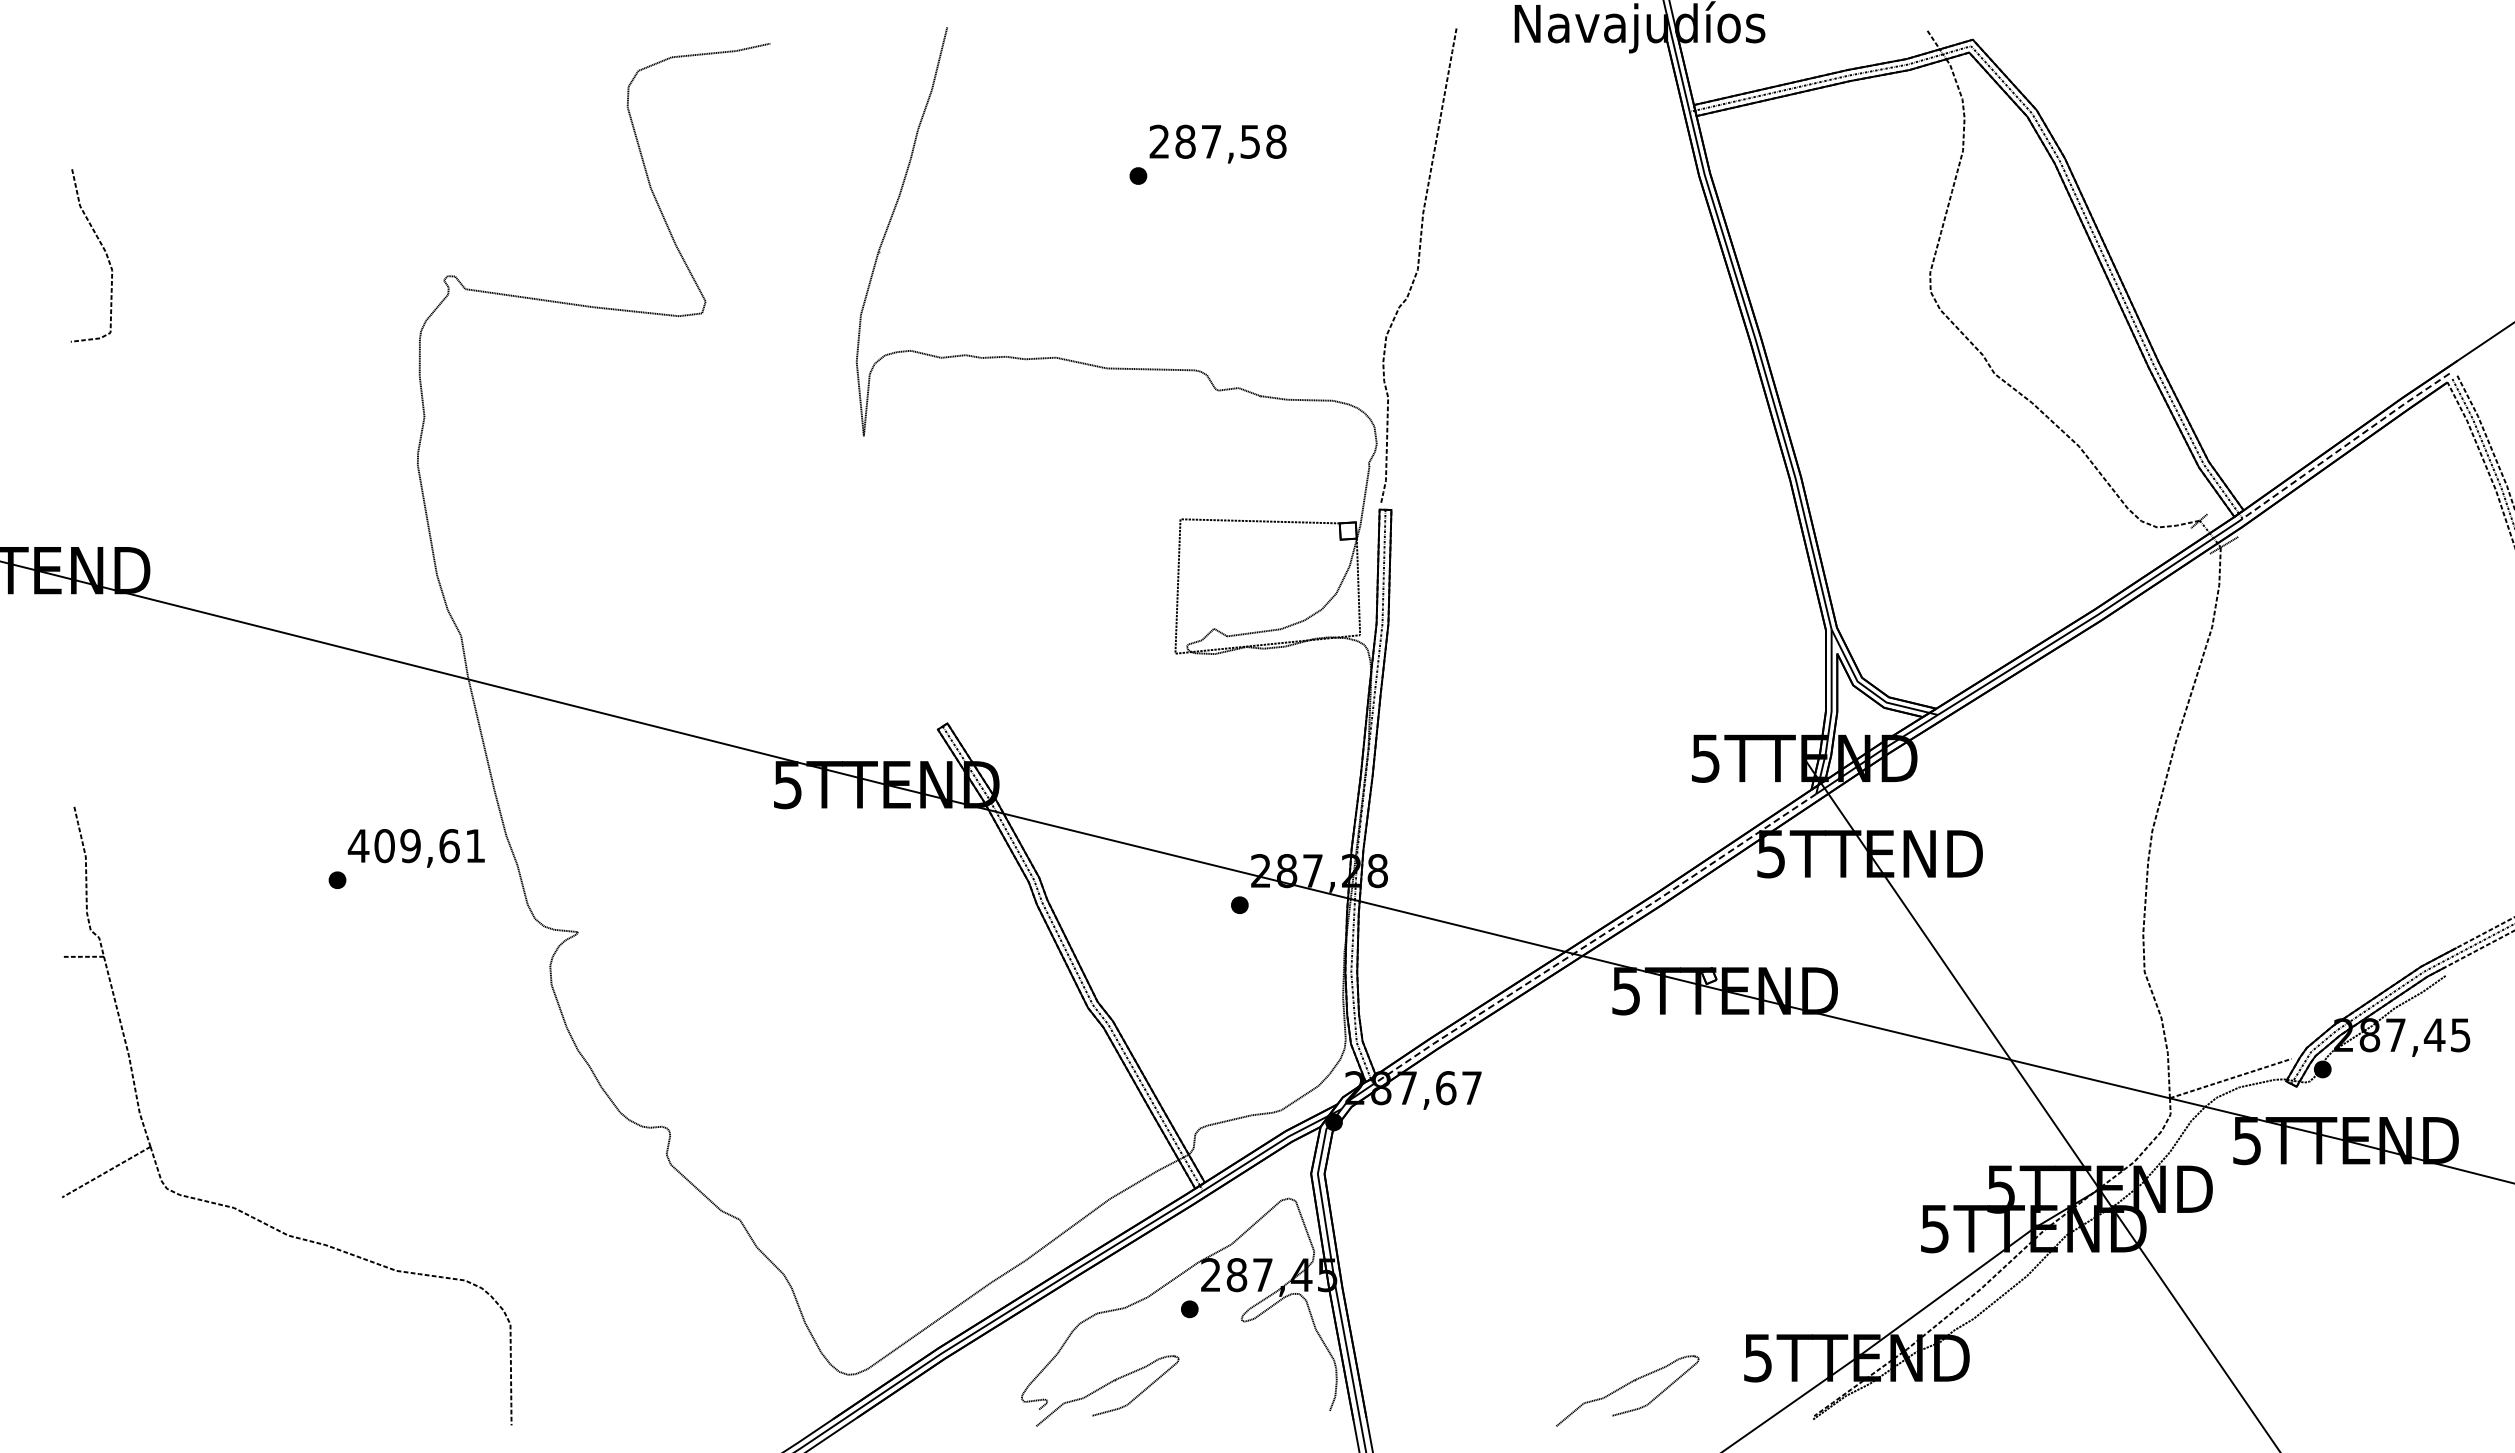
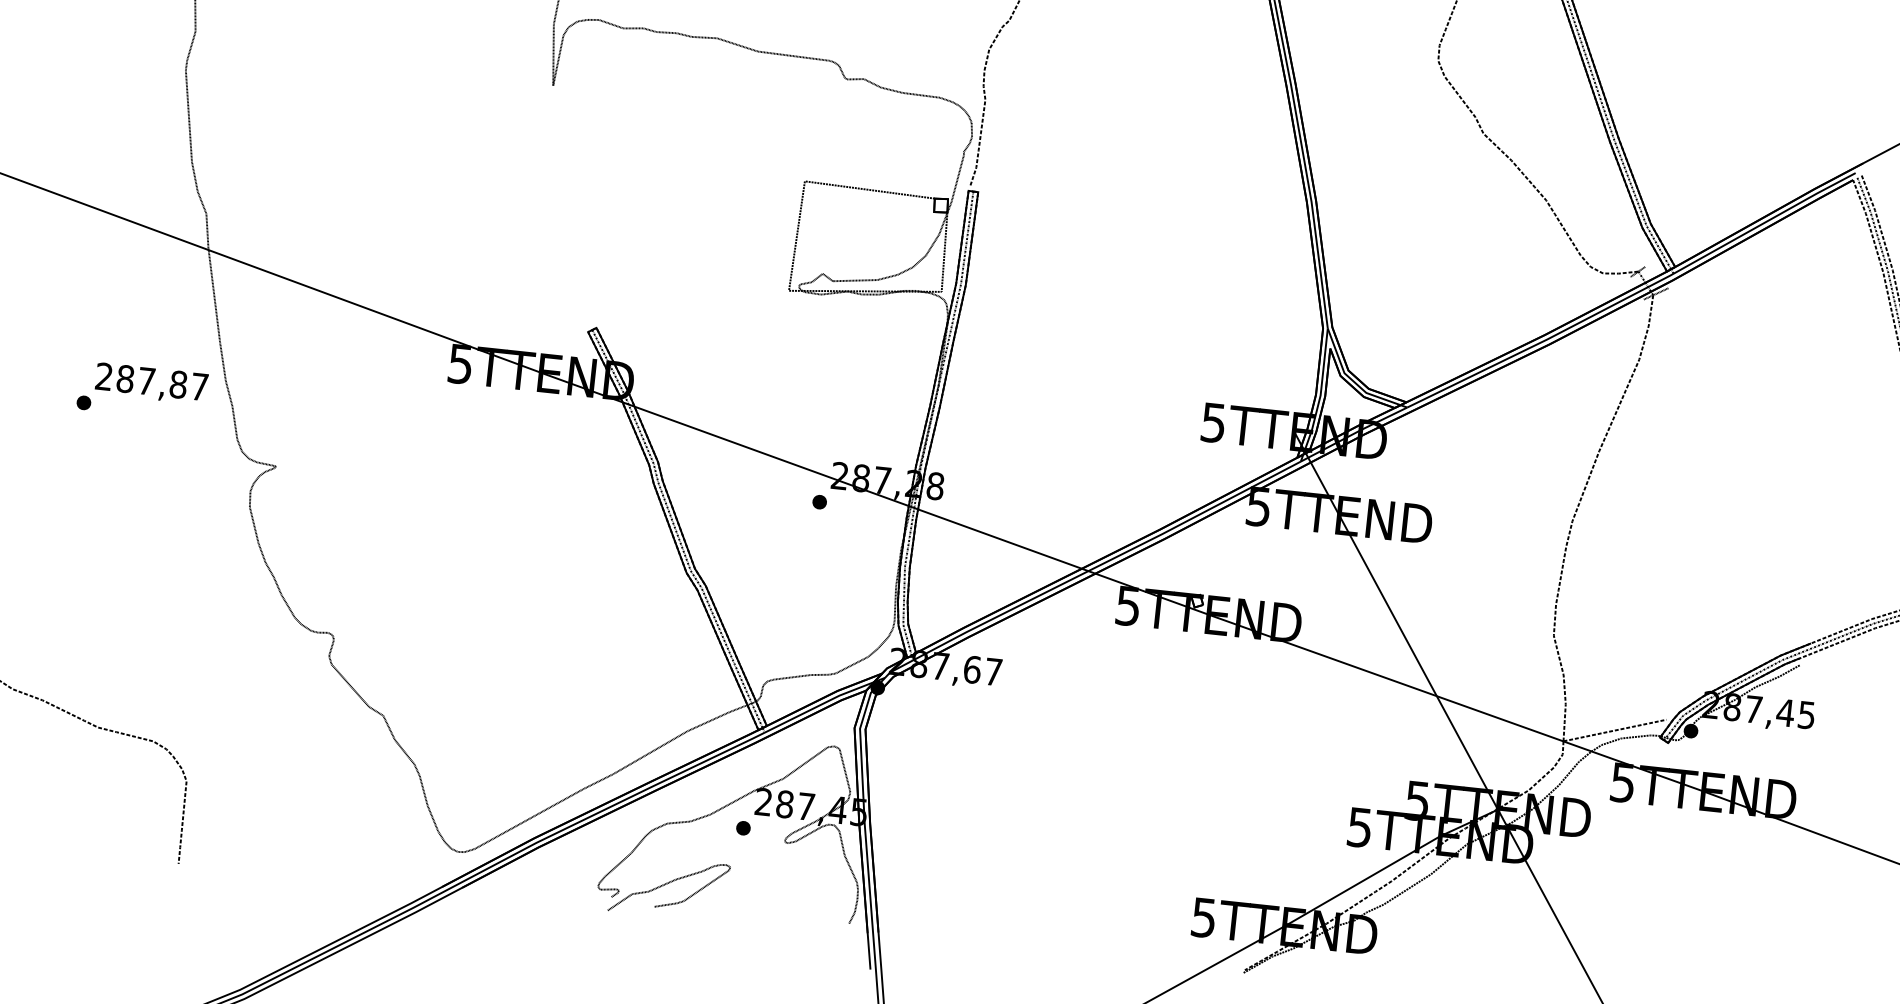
line: (2346, 445) -> (1764, 222), dashed -> solid
text: (415, 846) -> (150, 382), 409,61 -> 287,87
line: (1595, 939) -> (1107, 561), dashed -> solid
curve: (1625, 1386) -> (1093, 929), removed

